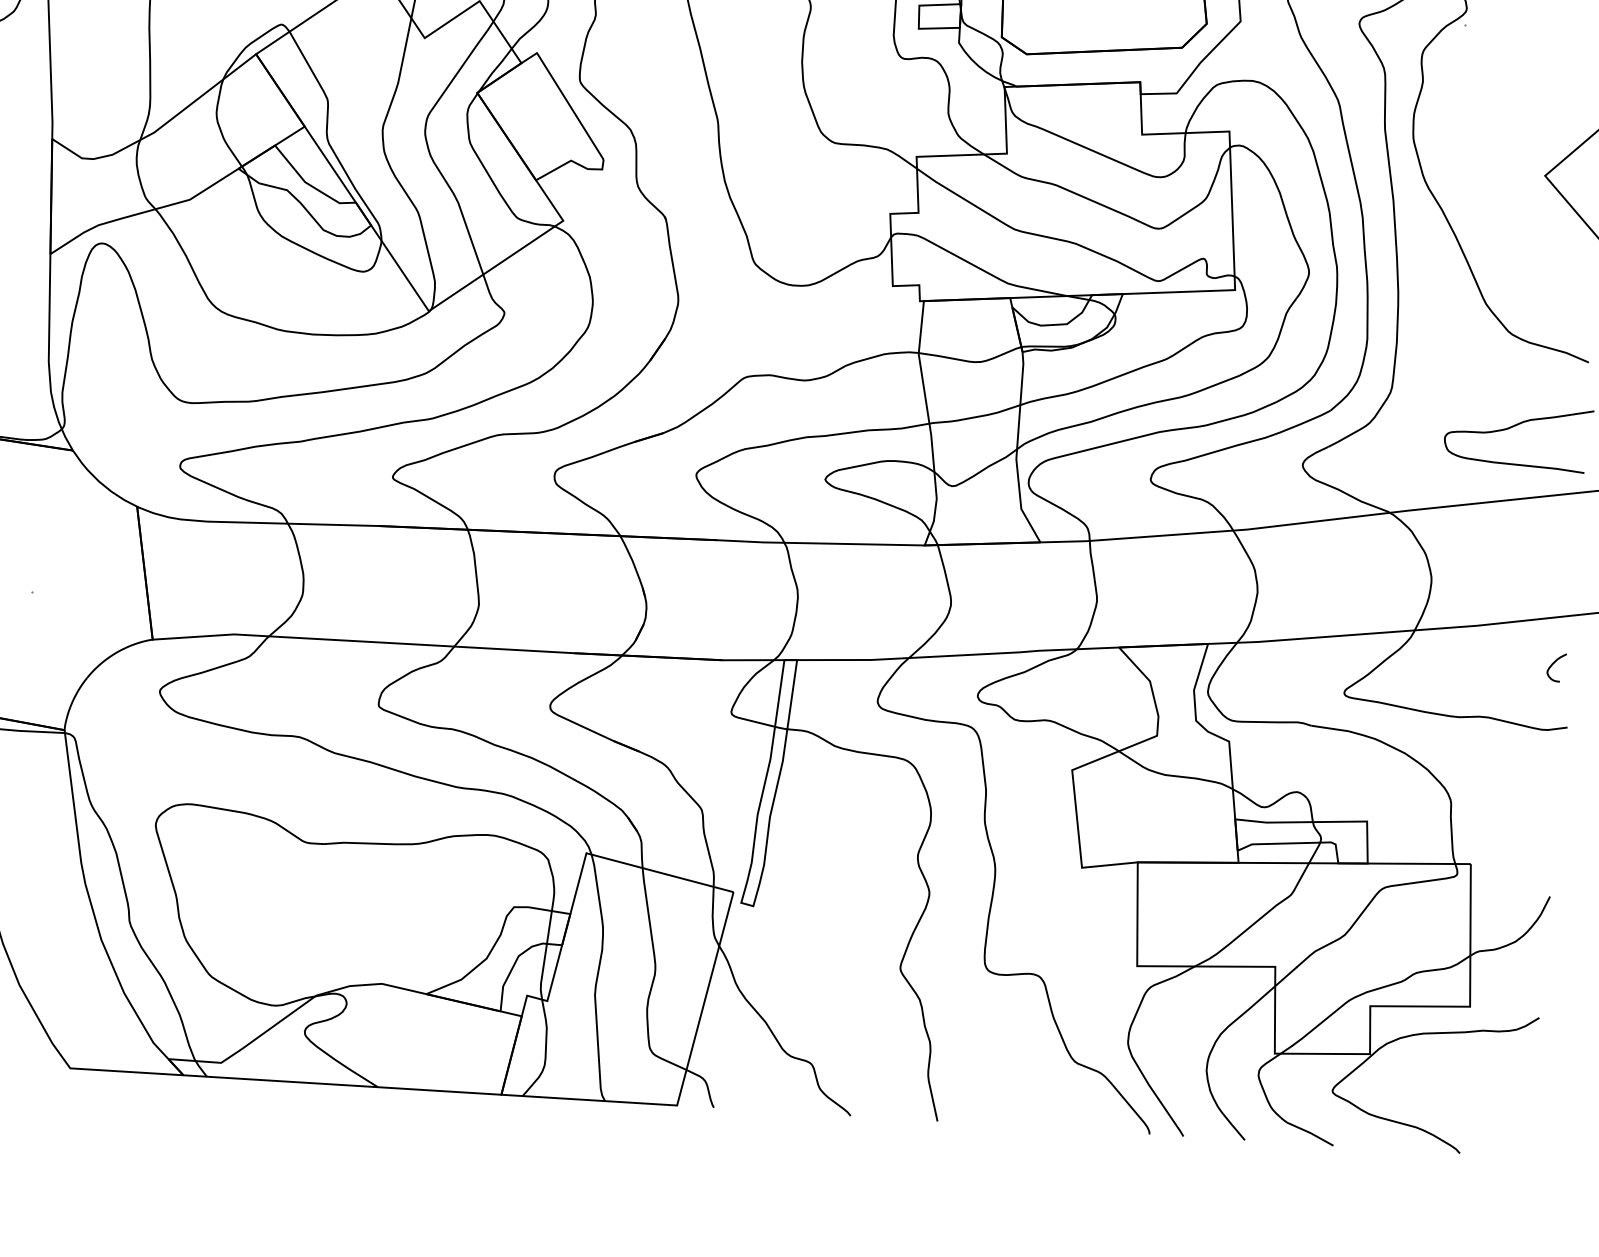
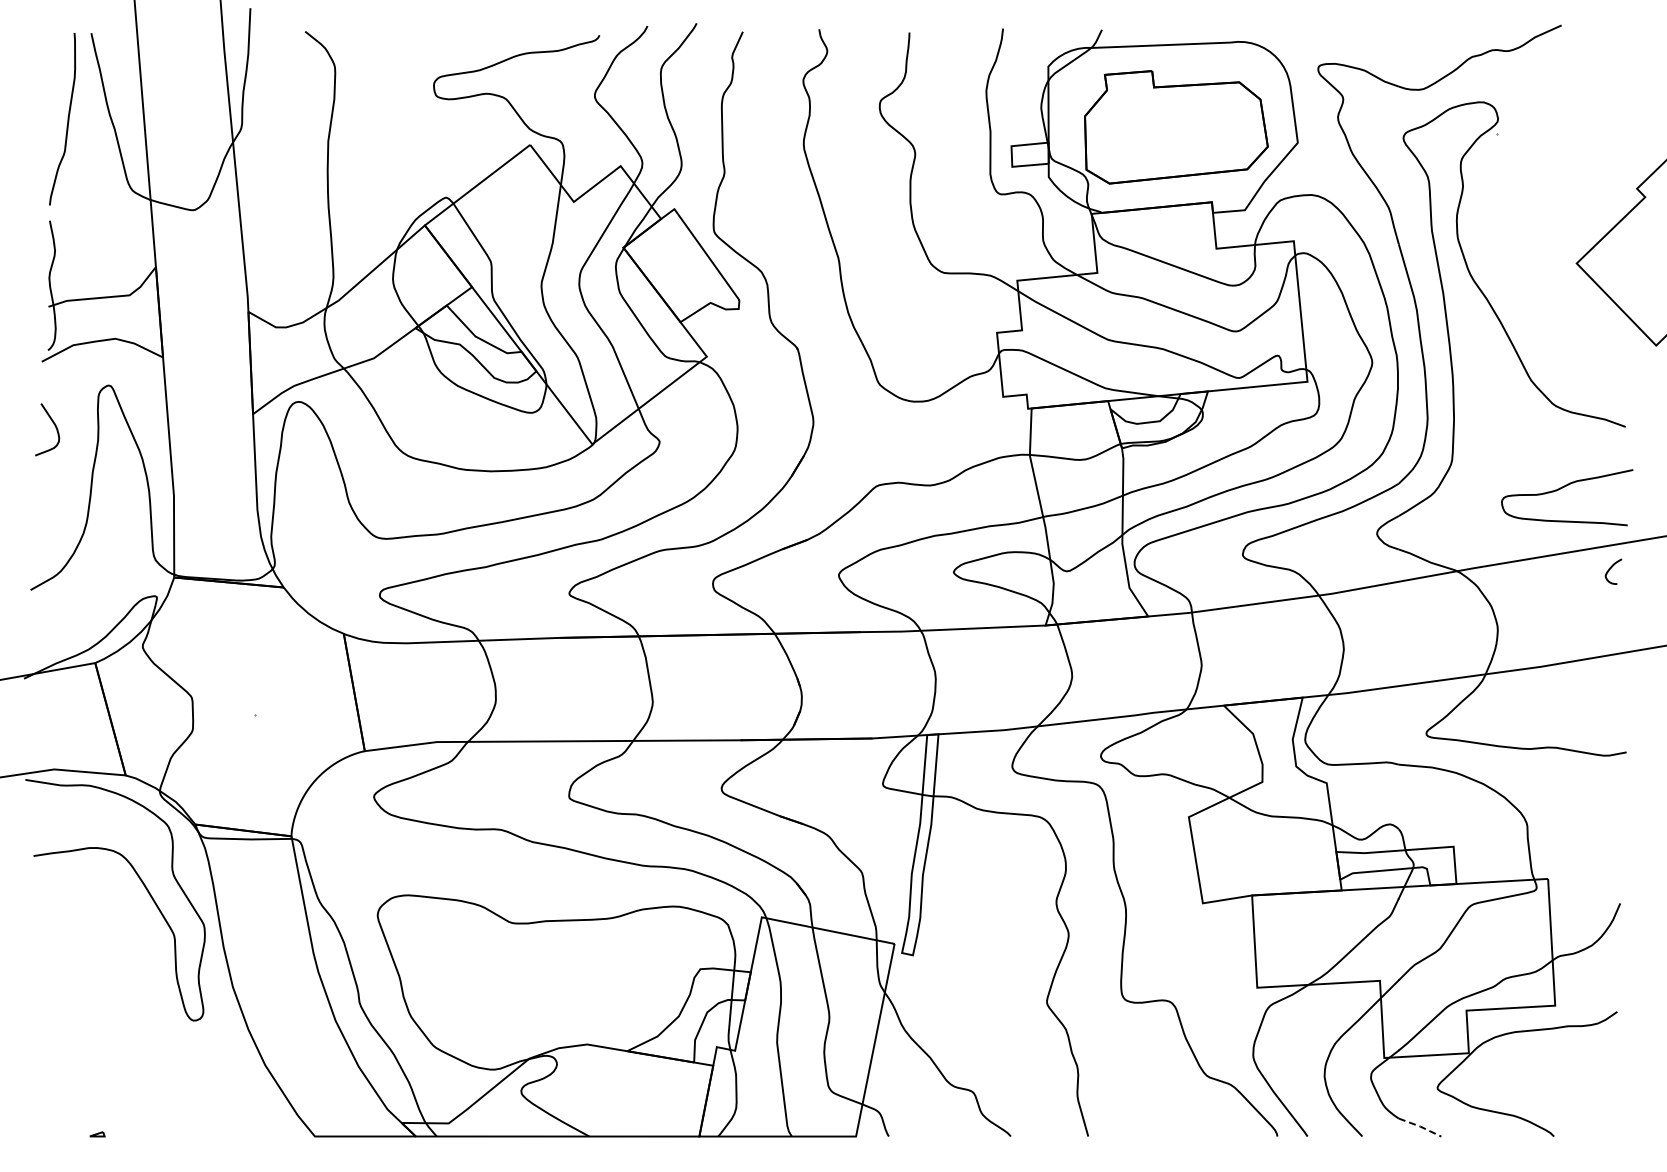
curve: (1554, 663) -> (1611, 568), moved
line: (1310, 1132) -> (1420, 1126), solid -> dashed

